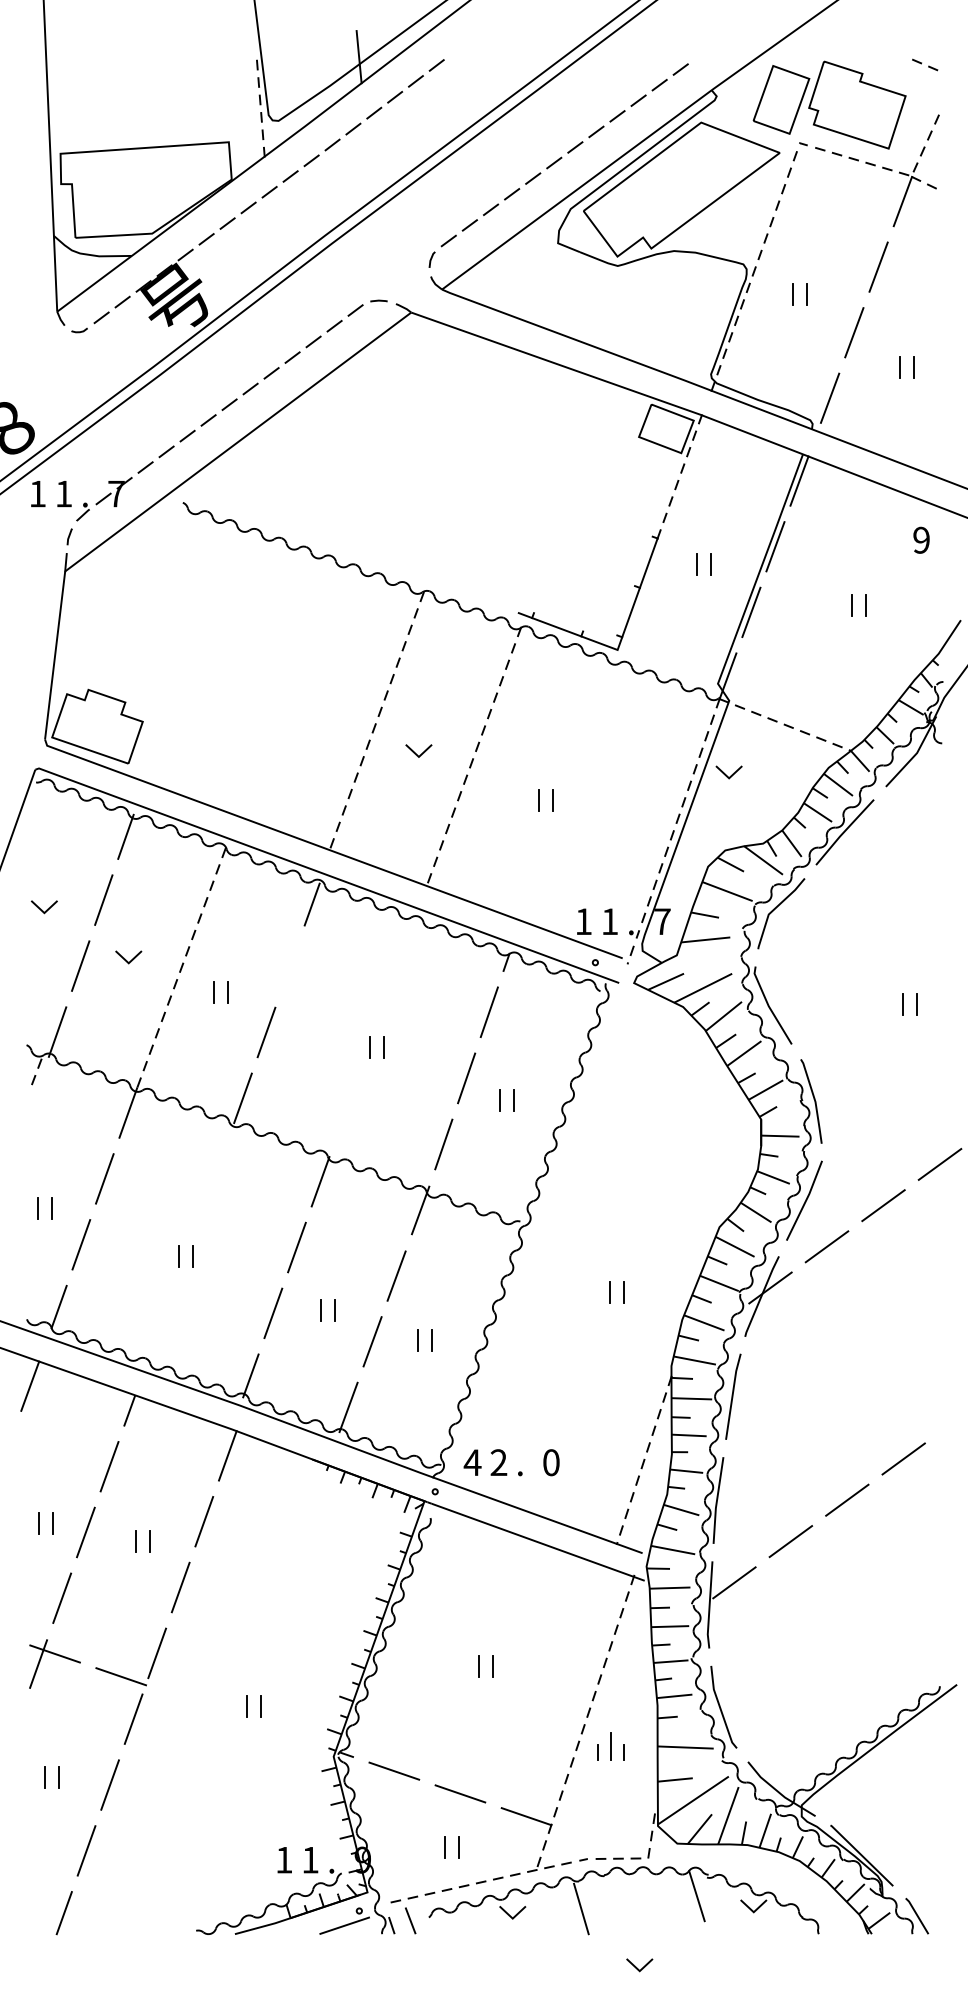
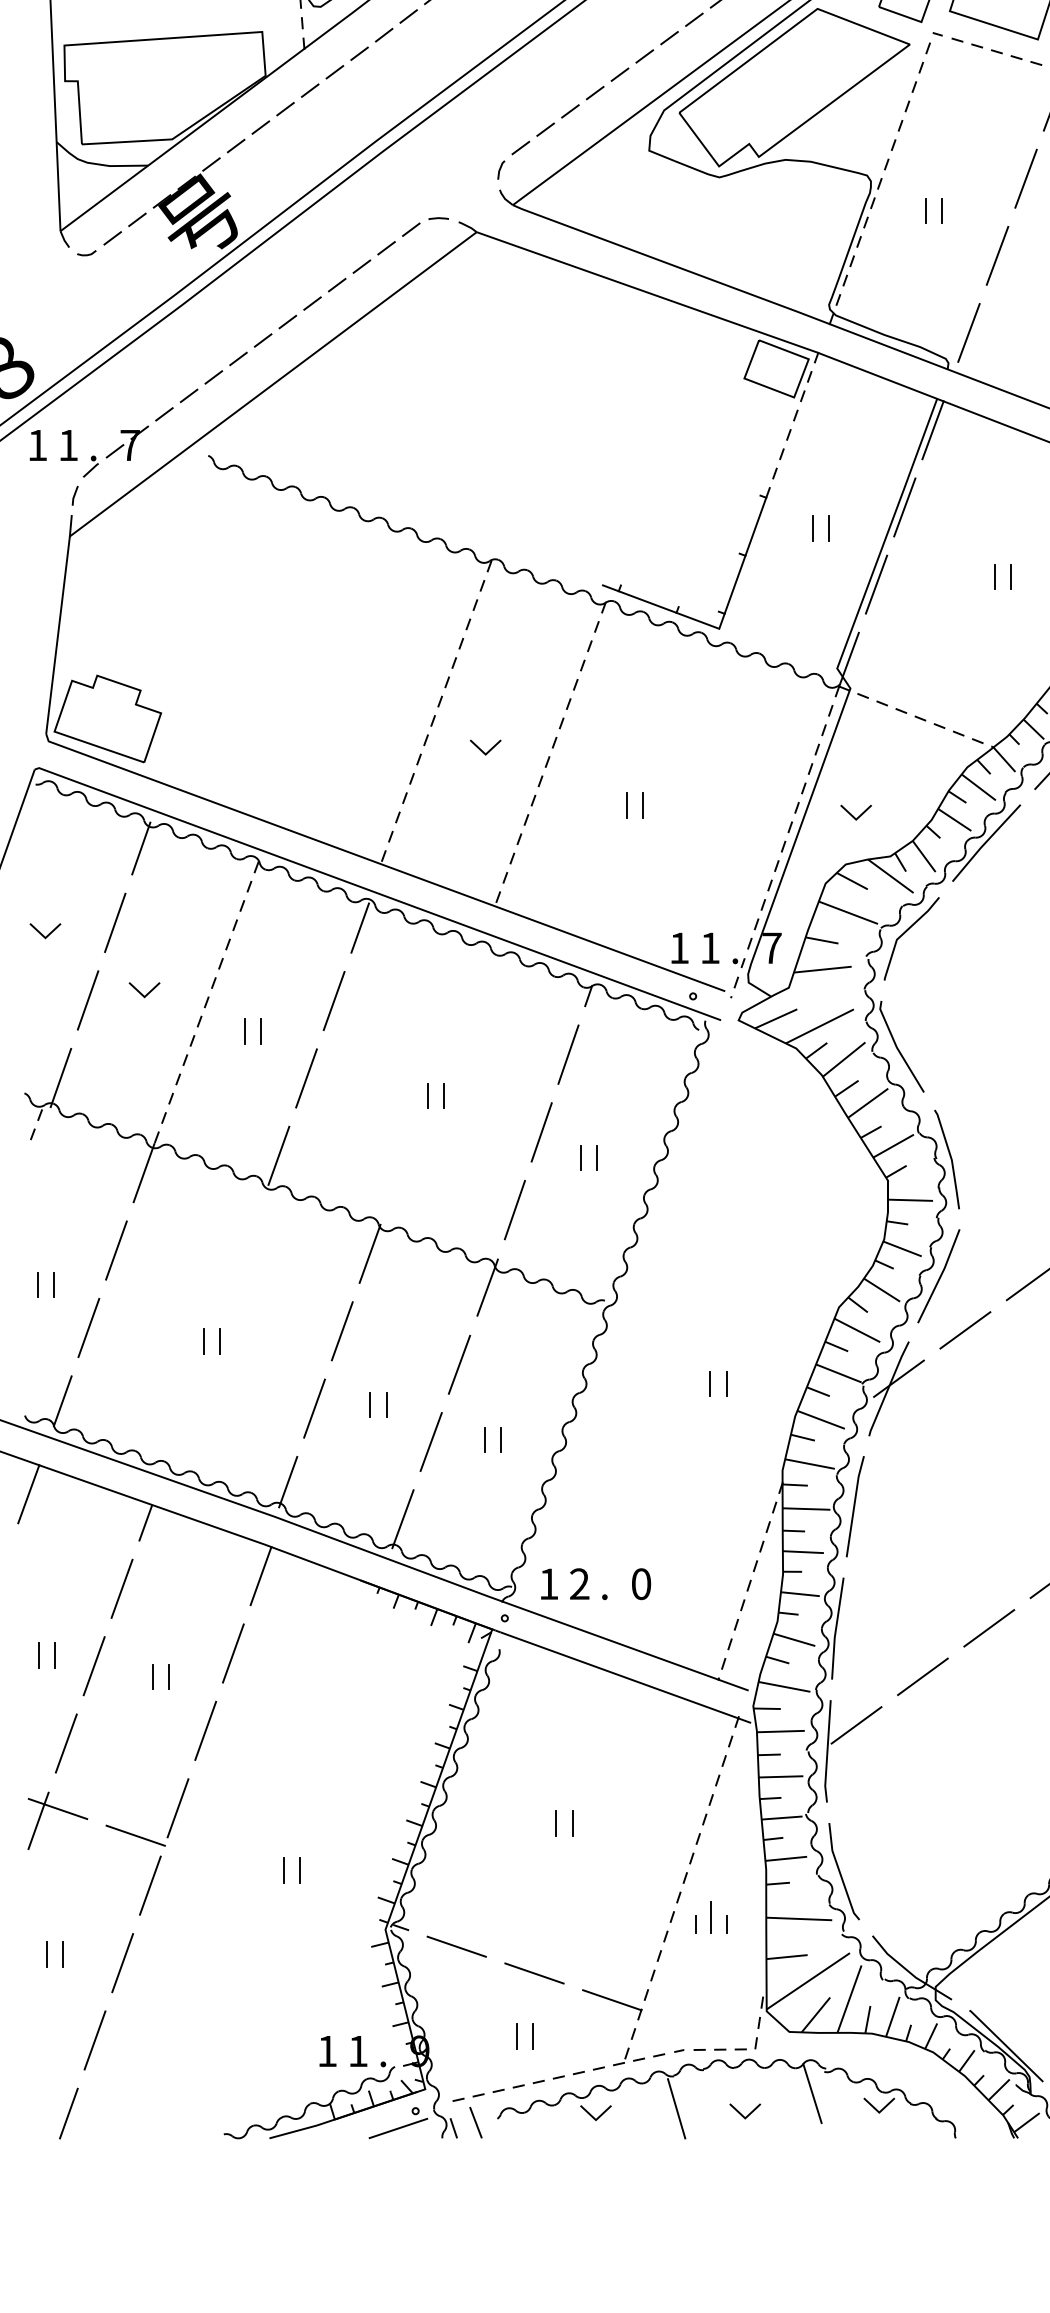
line: (726, 774) -> (853, 815), moved
line: (289, 966) -> (333, 1000), added
text: (472, 1462) -> (548, 1583), 4 -> 1
line: (637, 1967) -> (742, 2114), moved

